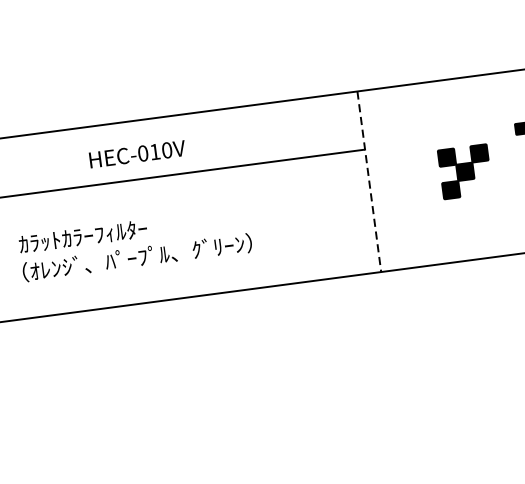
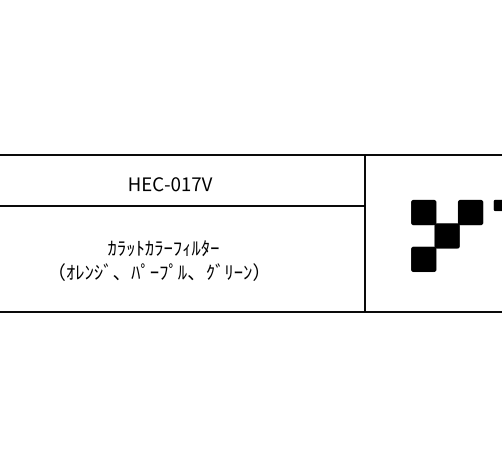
text: (167, 150) -> (196, 184), HEC-010V -> HEC-017V
part: (465, 171) -> (447, 235), size x1.67
line: (369, 181) -> (364, 233), dashed -> solid
text: (83, 235) -> (163, 247), moved

